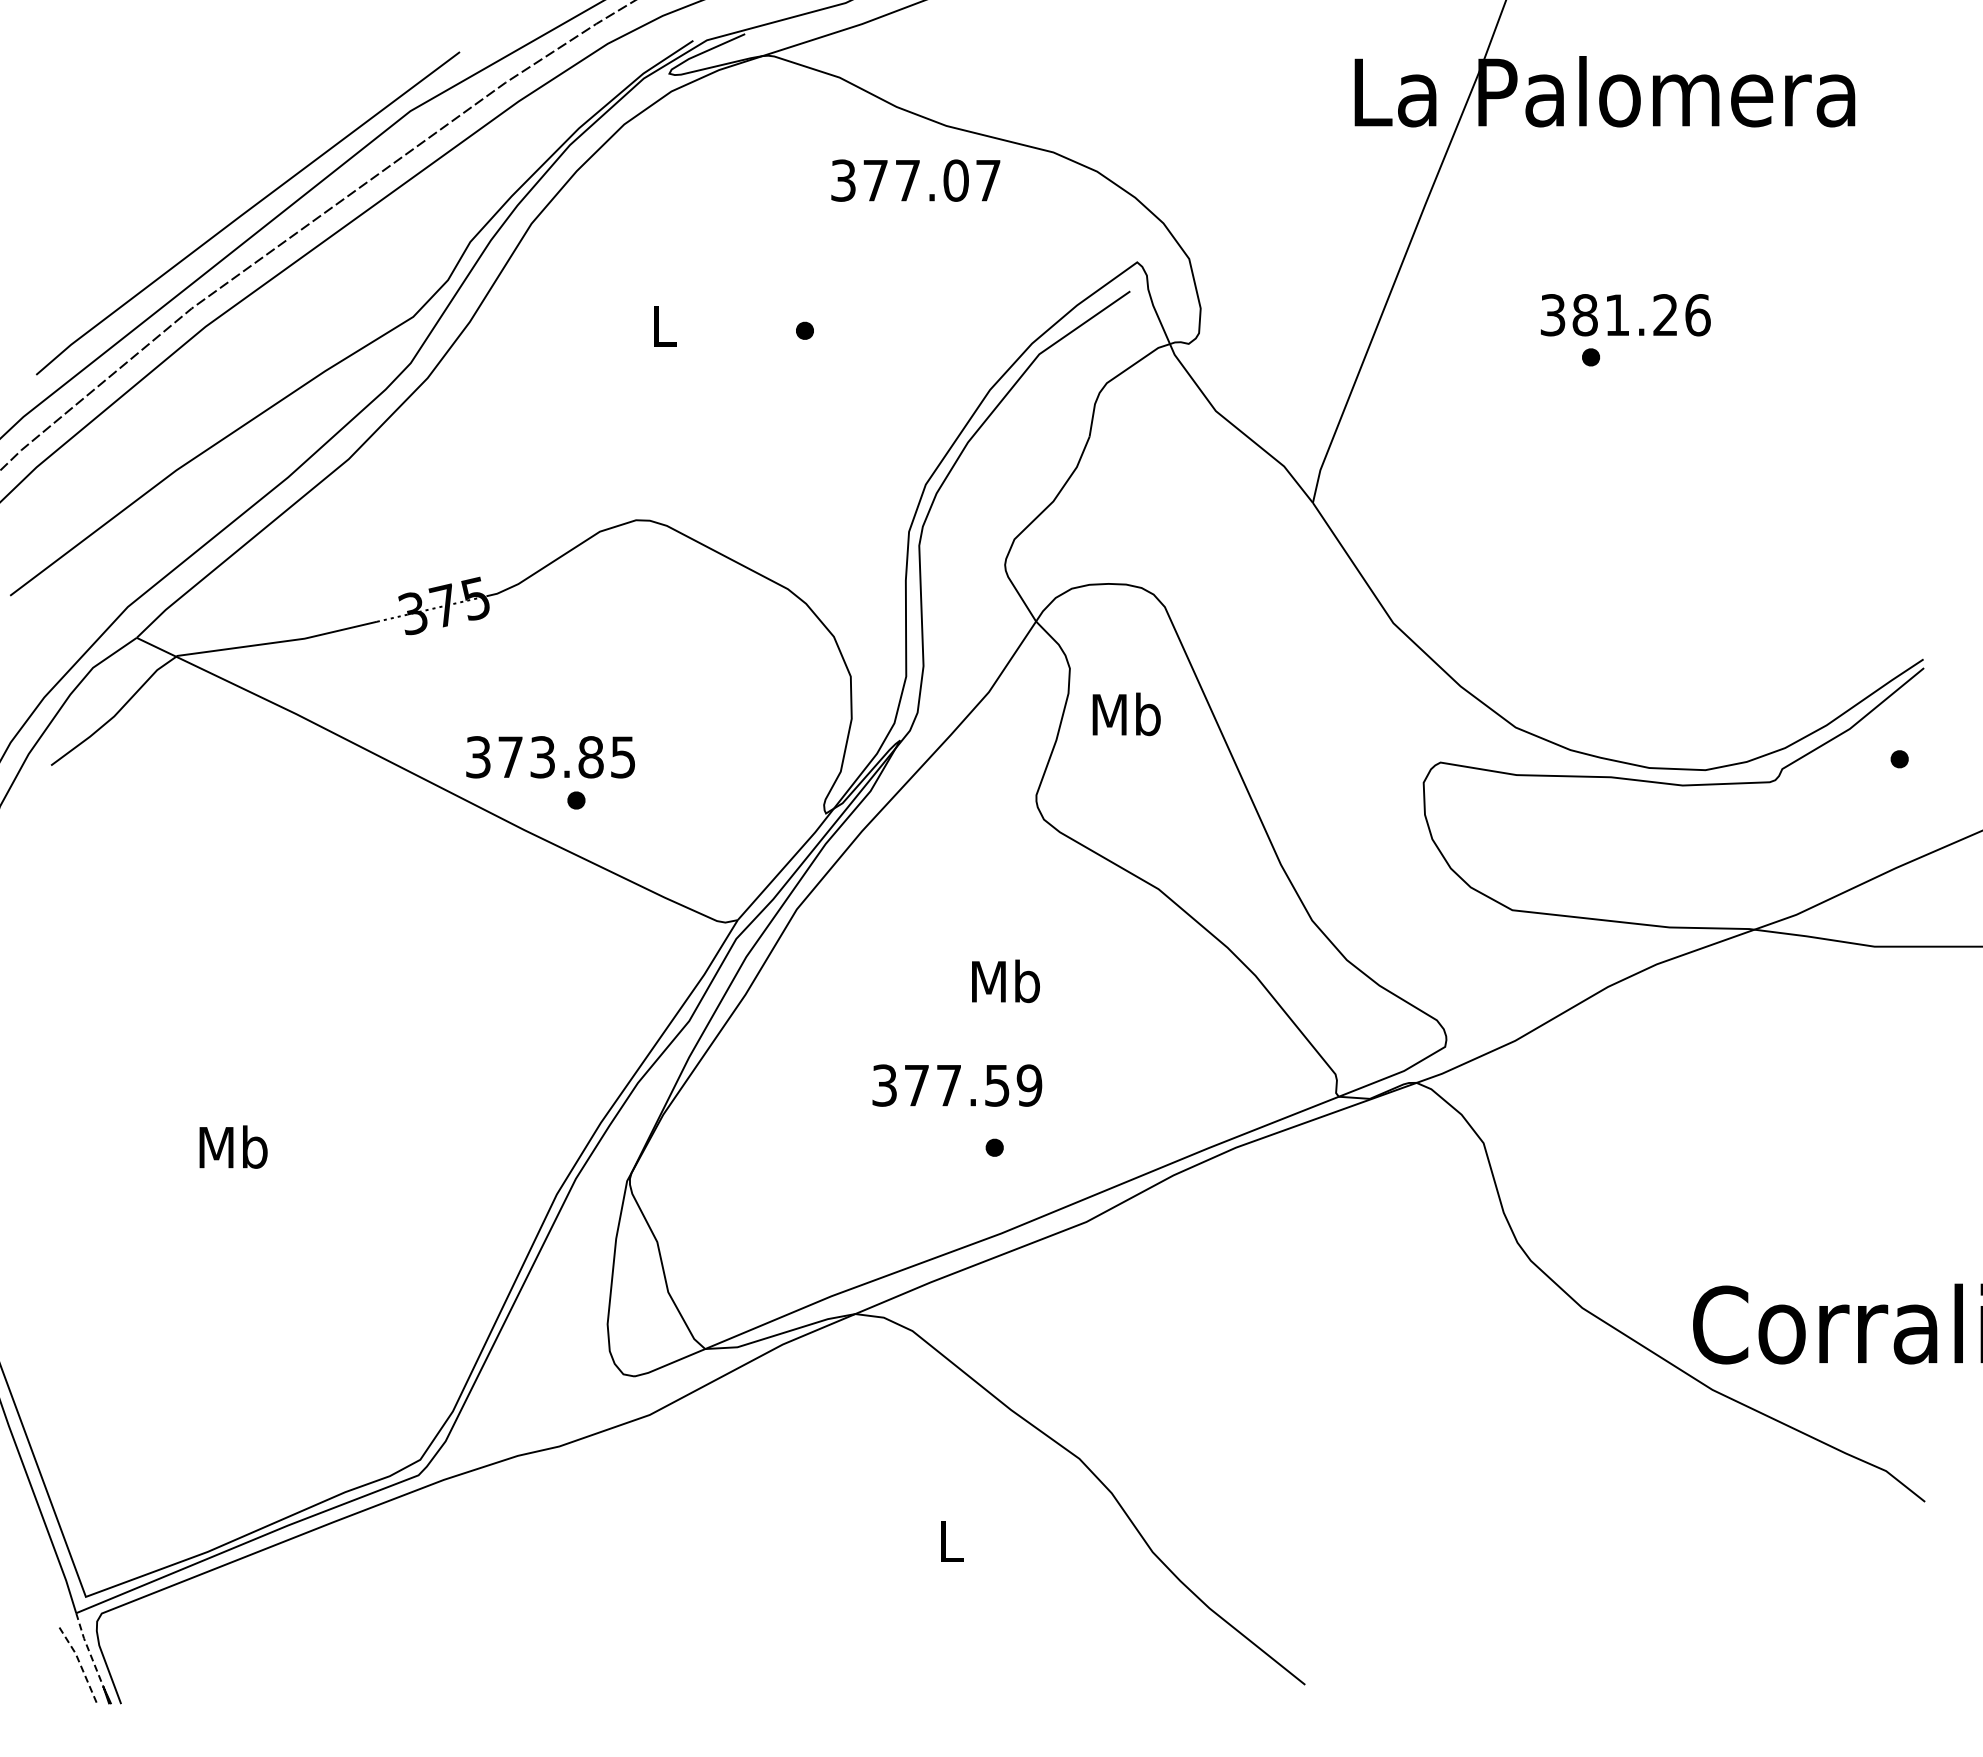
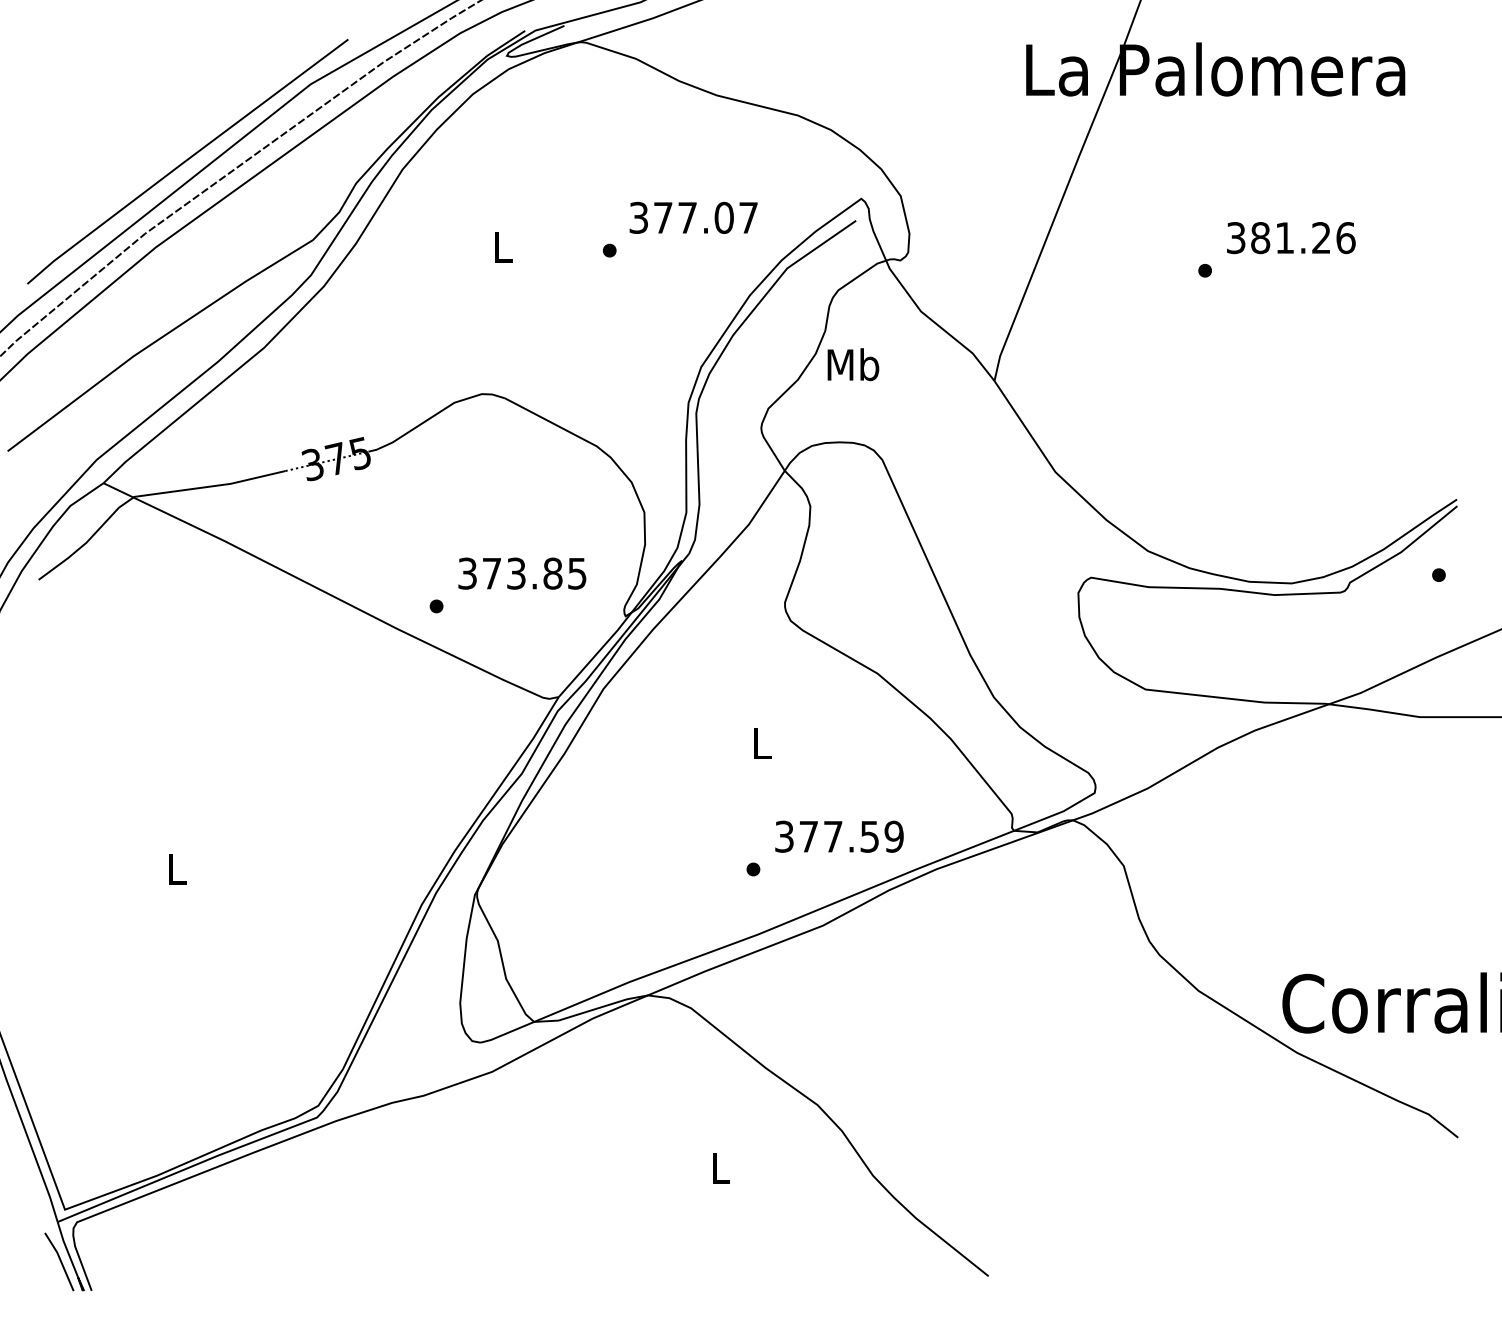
text: (915, 180) -> (693, 217), moved
text: (1625, 315) -> (1291, 238), moved
text: (1126, 714) -> (853, 364), moved
text: (550, 757) -> (522, 573), moved
text: (1005, 981) -> (761, 743), Mb -> L
text: (957, 1085) -> (839, 836), moved
text: (233, 1146) -> (176, 868), Mb -> L
line: (92, 1658) -> (70, 1256), dashed -> solid
line: (80, 1664) -> (60, 1260), dashed -> solid

